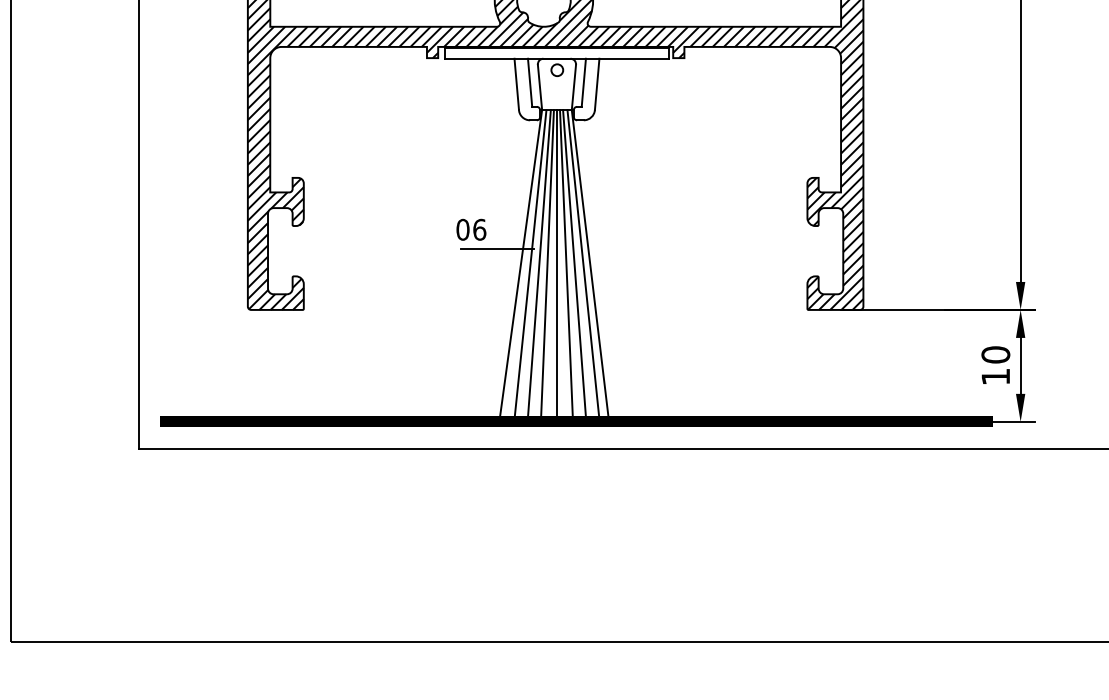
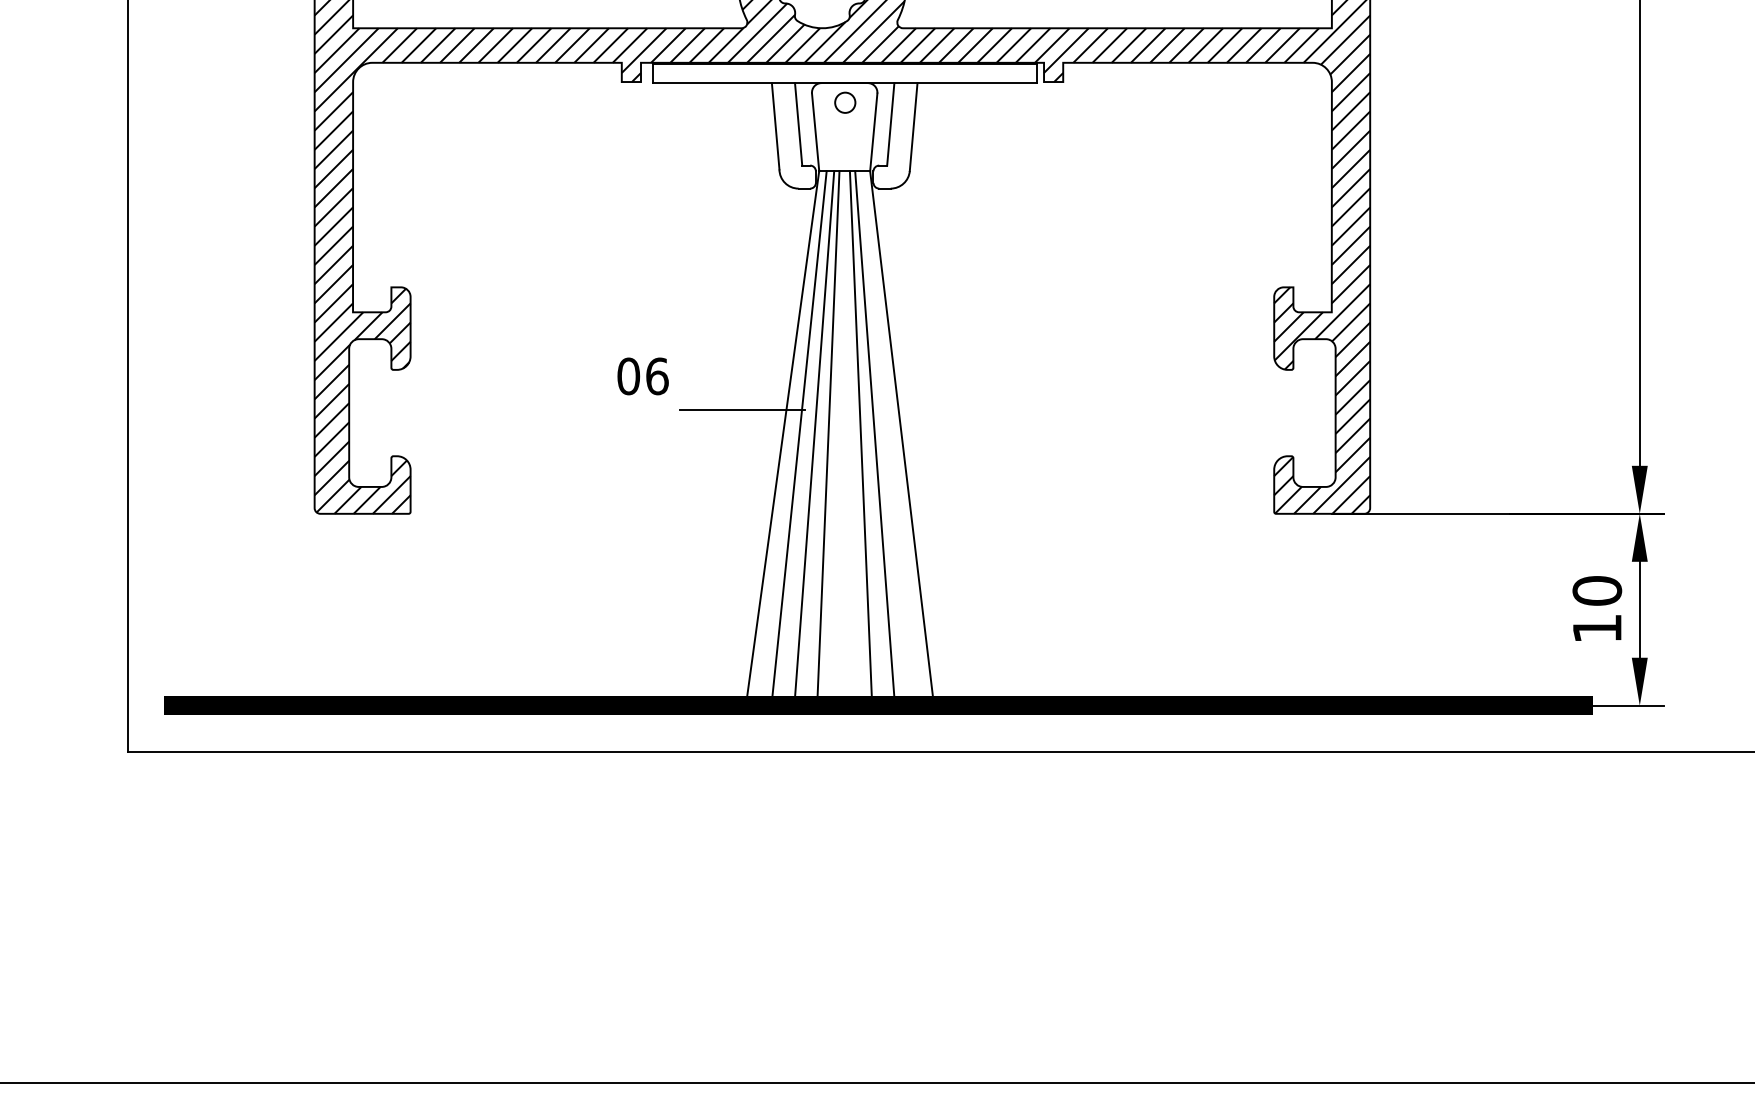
text: (471, 229) -> (643, 375), moved
line: (556, 265) -> (843, 437), removed
line: (583, 265) -> (890, 437), removed

